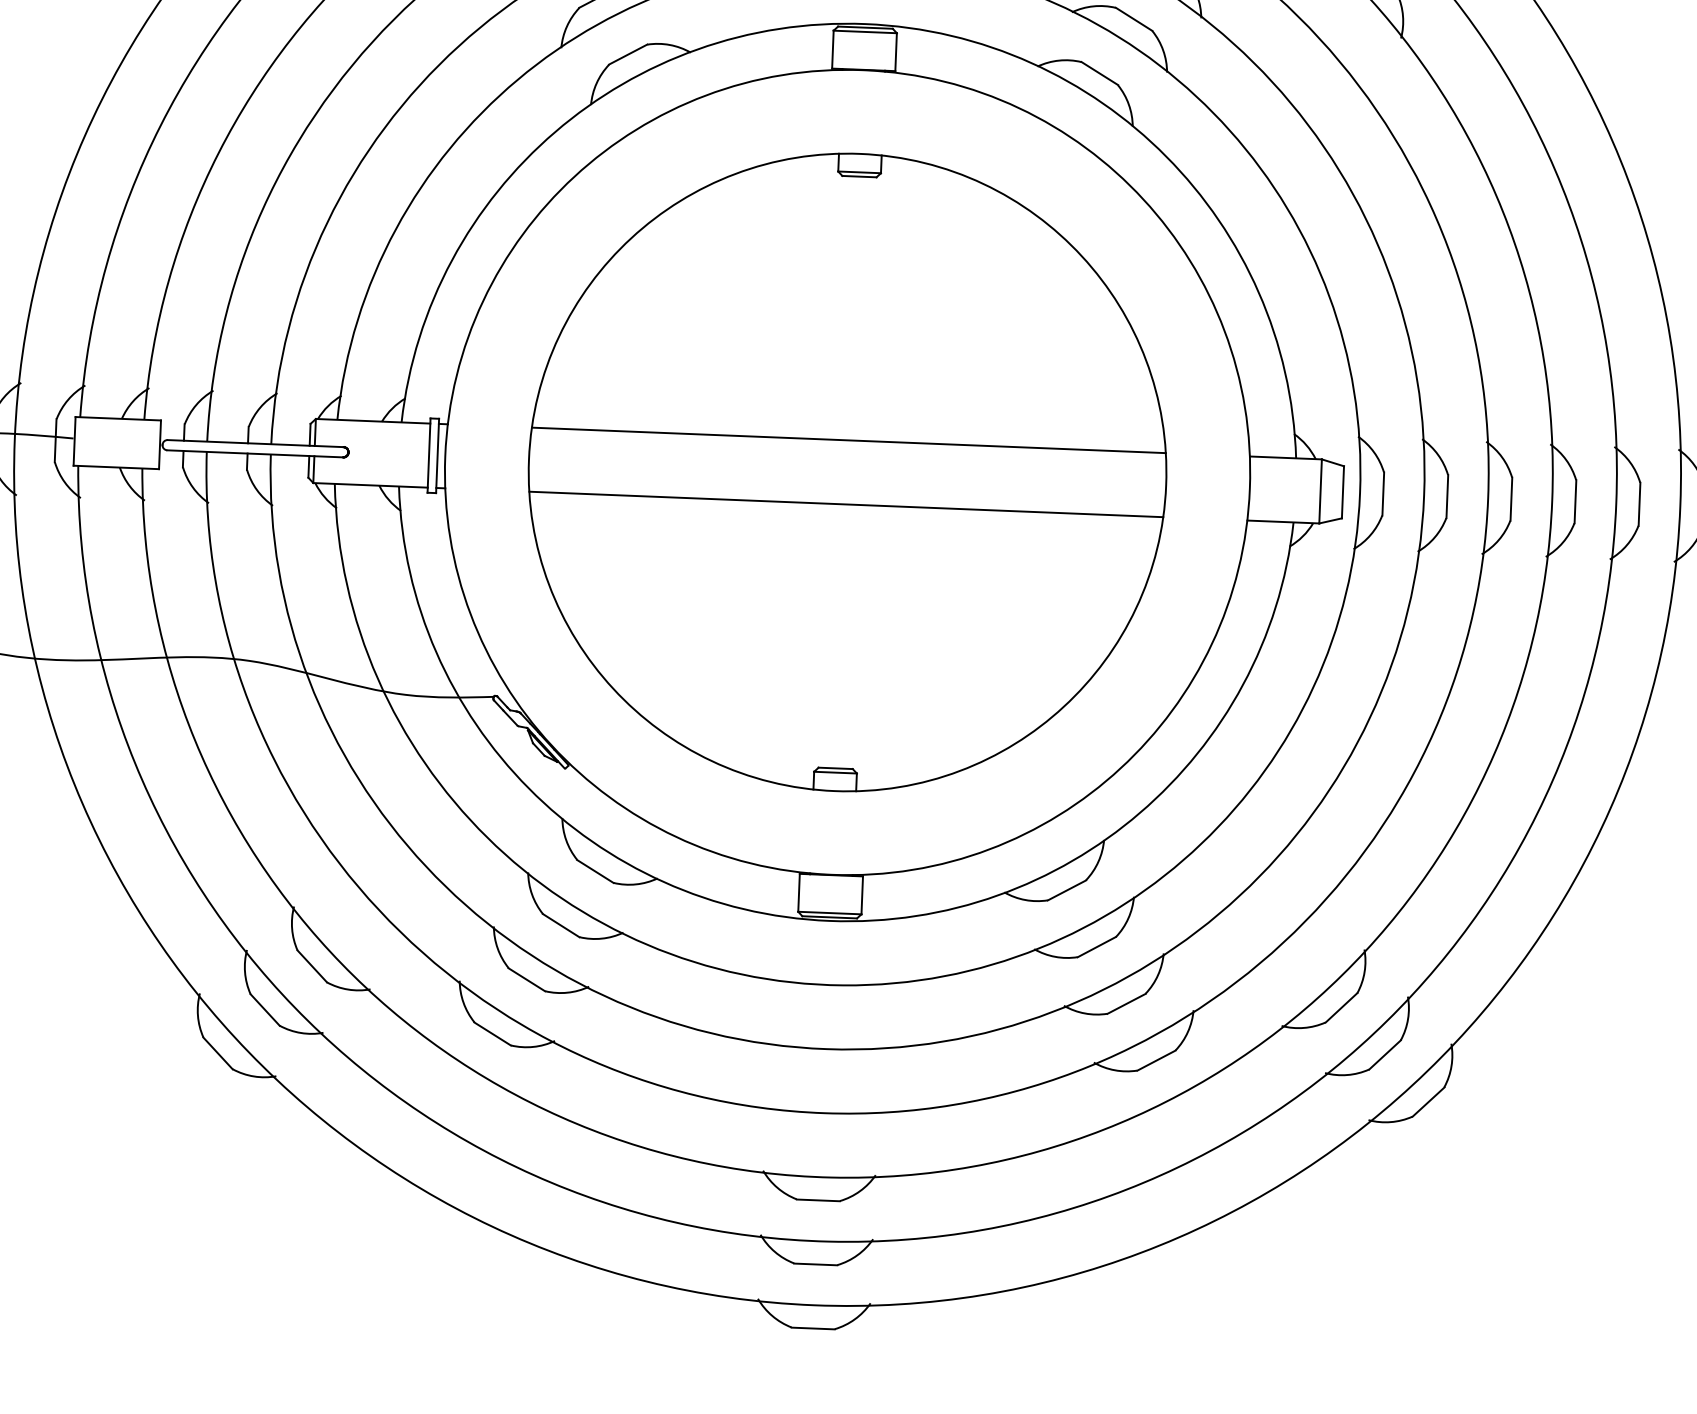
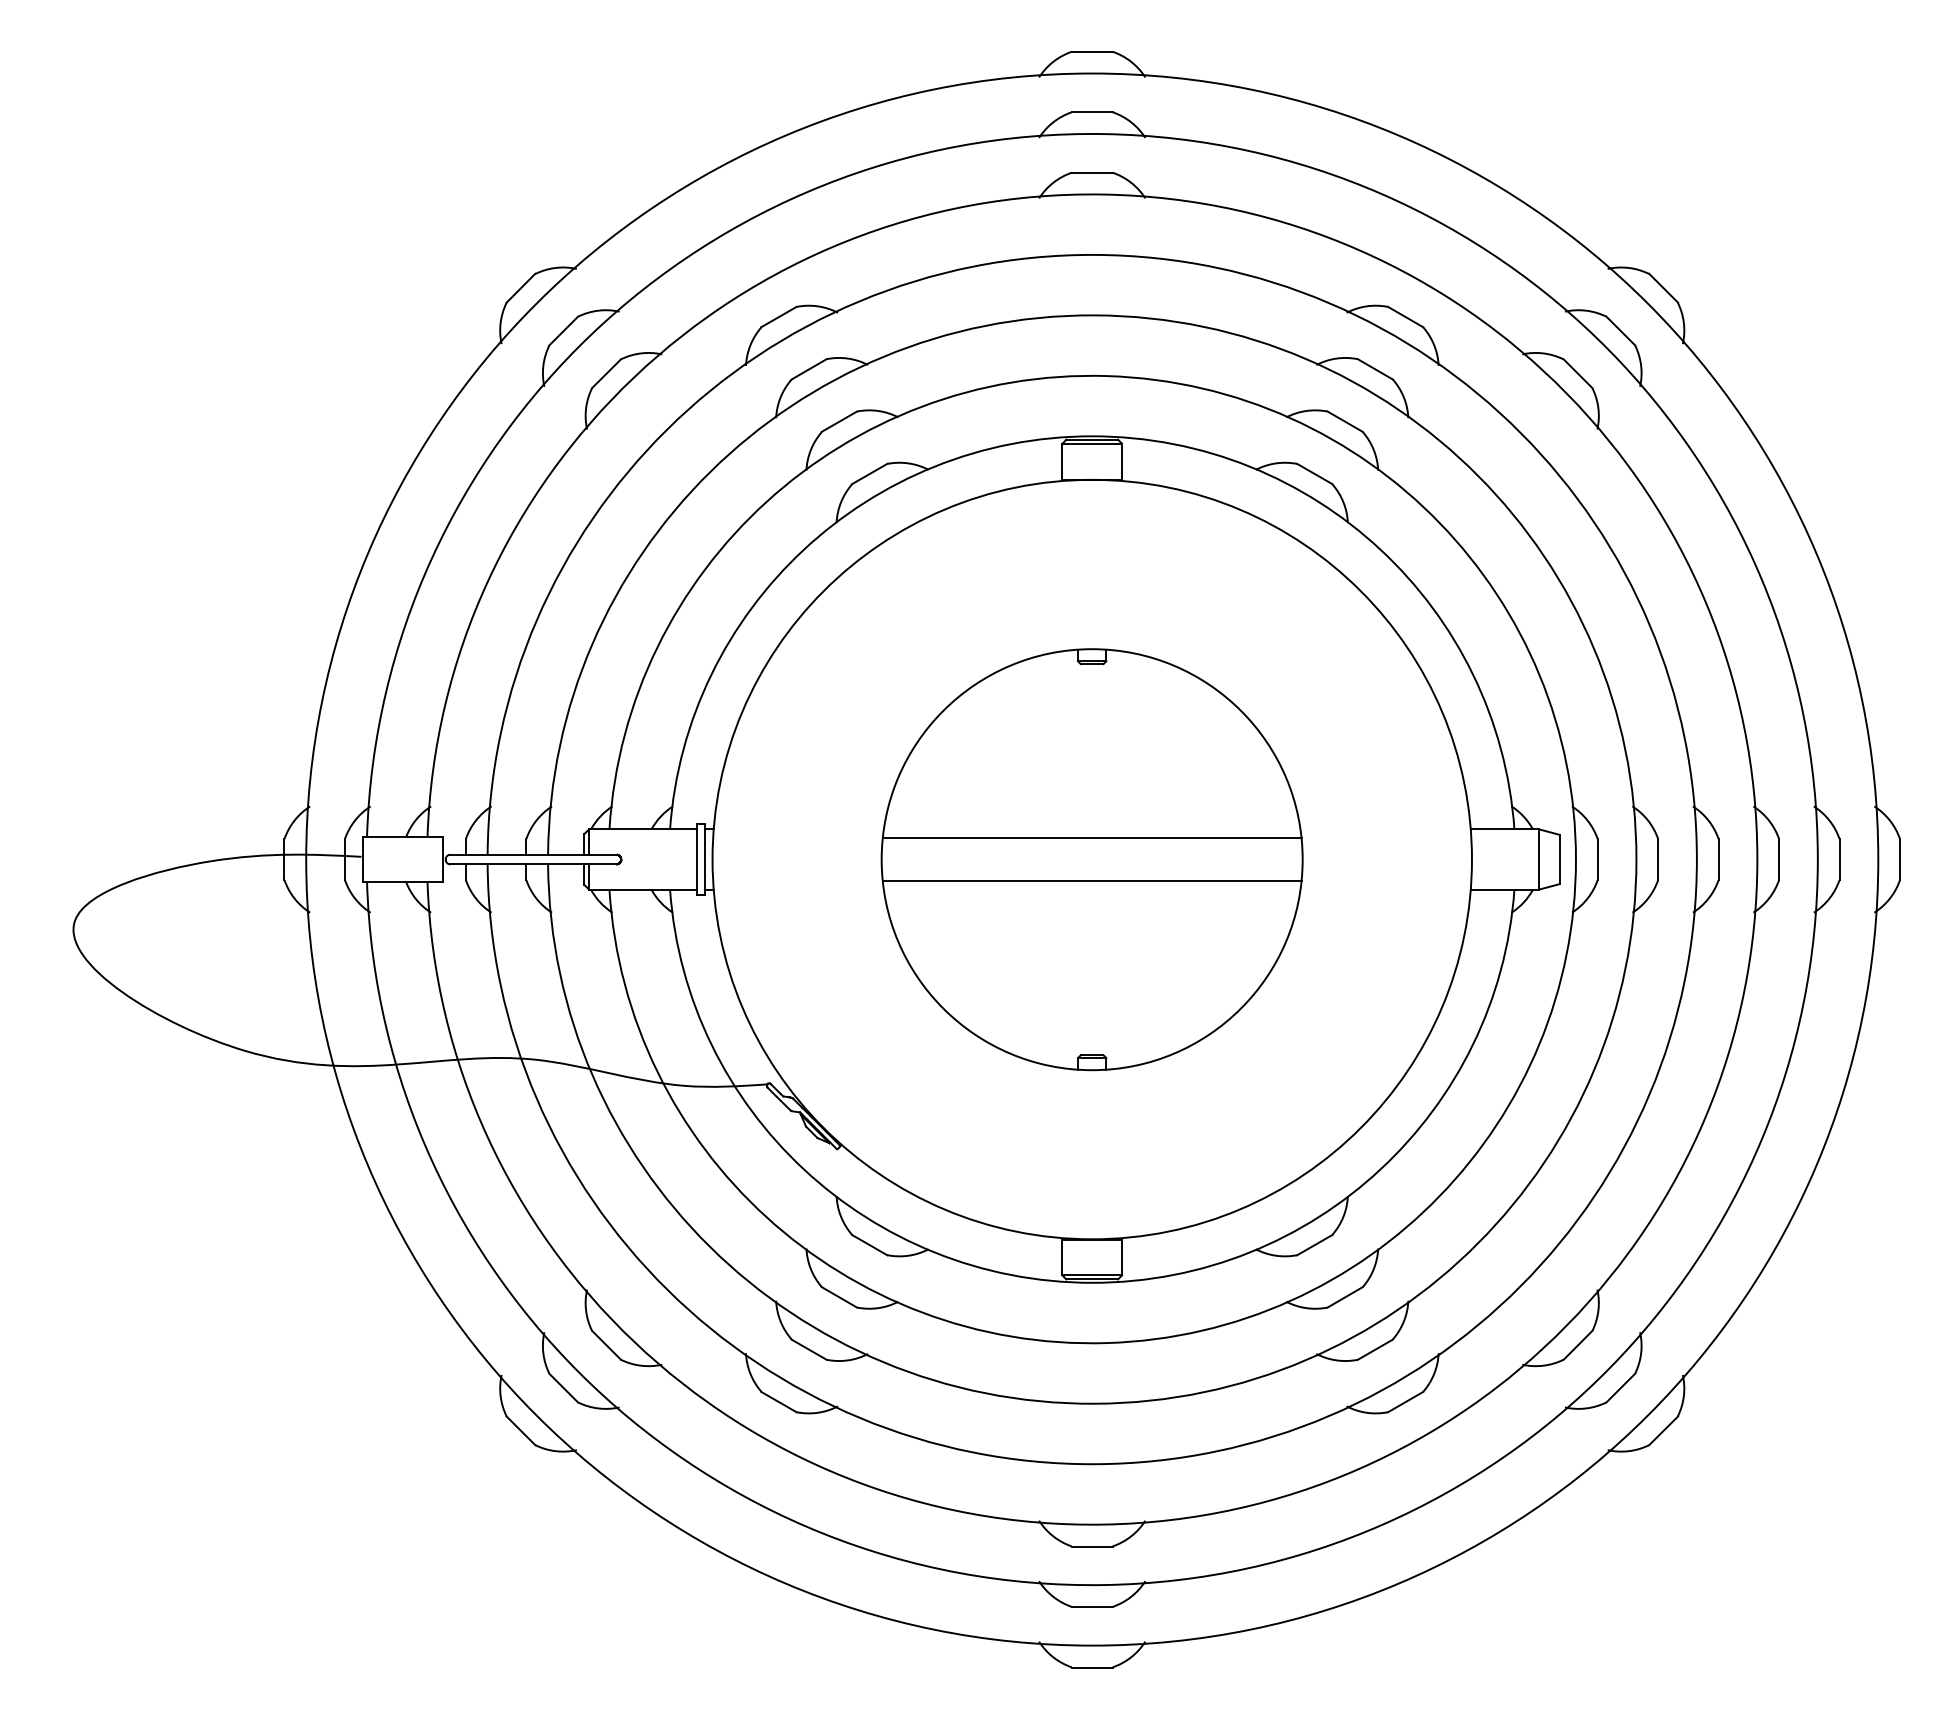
part: (846, 472) -> (1091, 859), size x0.7

